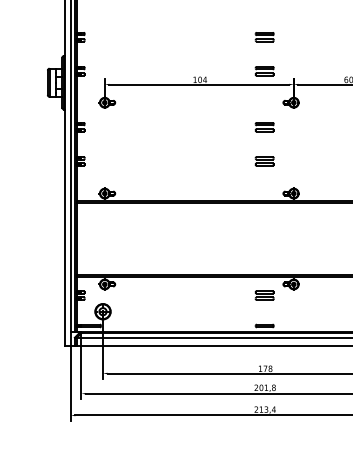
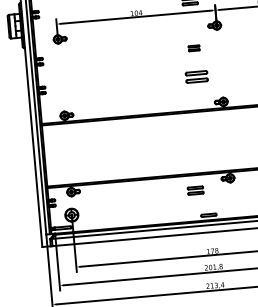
part: (264, 127) -> (194, 48), size x0.7
part: (264, 161) -> (196, 77), size x1.4
part: (264, 295) -> (195, 190), moved

